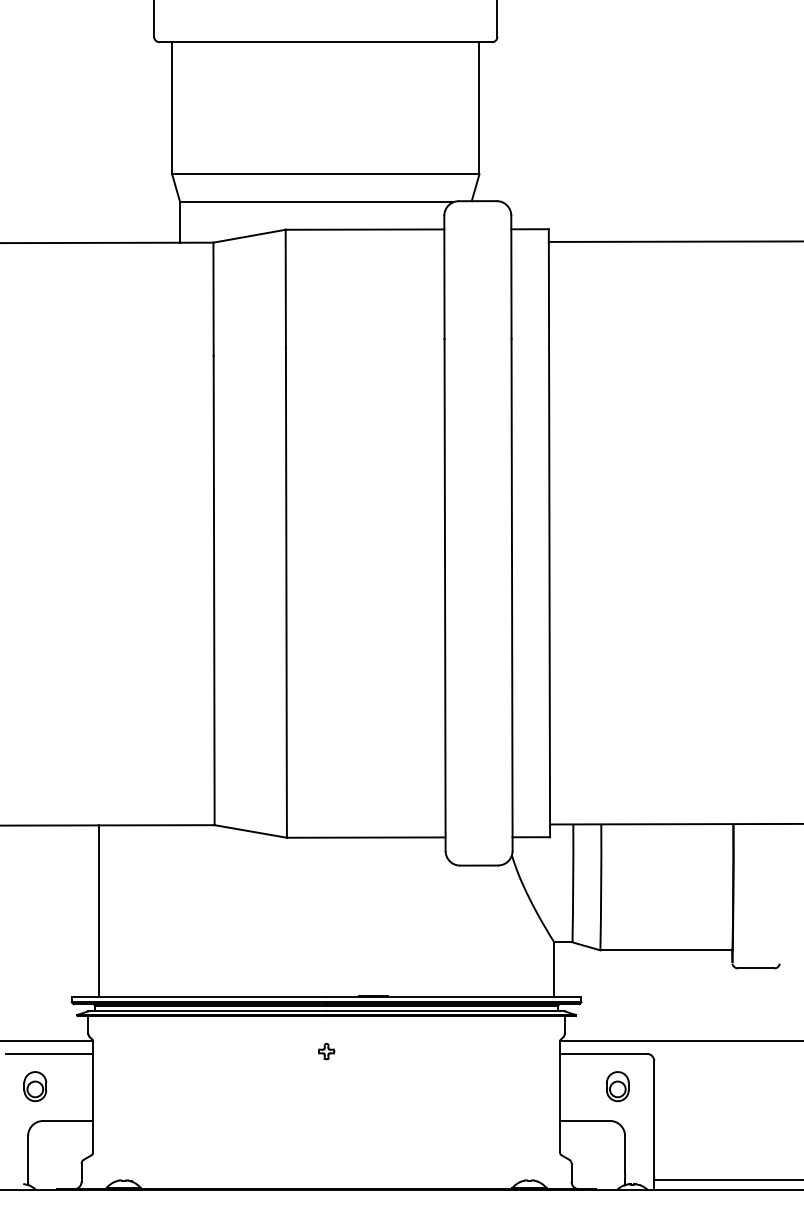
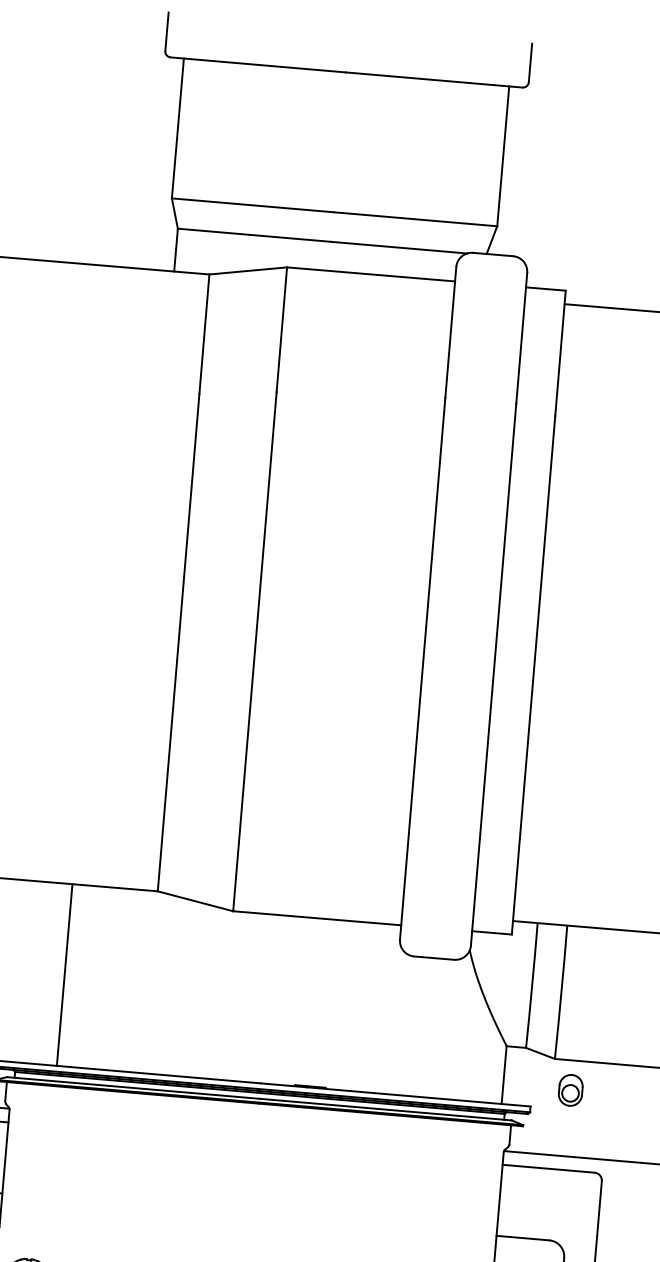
line: (99, 910) -> (65, 974), moved
part: (326, 1051) -> (255, 1141), removed
part: (617, 1086) -> (570, 1090), moved

